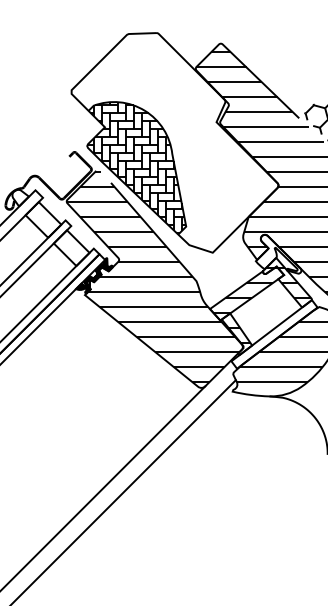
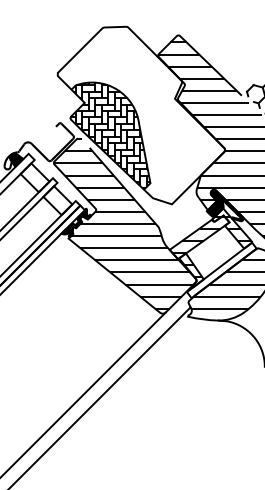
hatch: (20, 197) -> (16, 159), added
hatch: (279, 254) -> (225, 205), added

